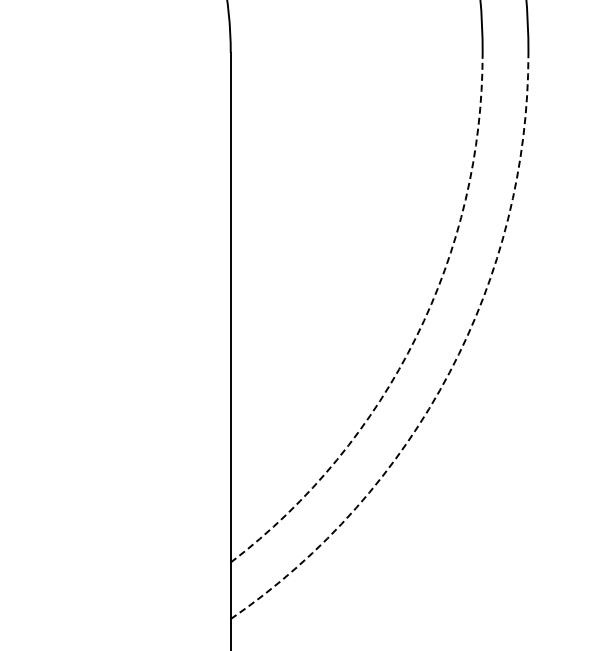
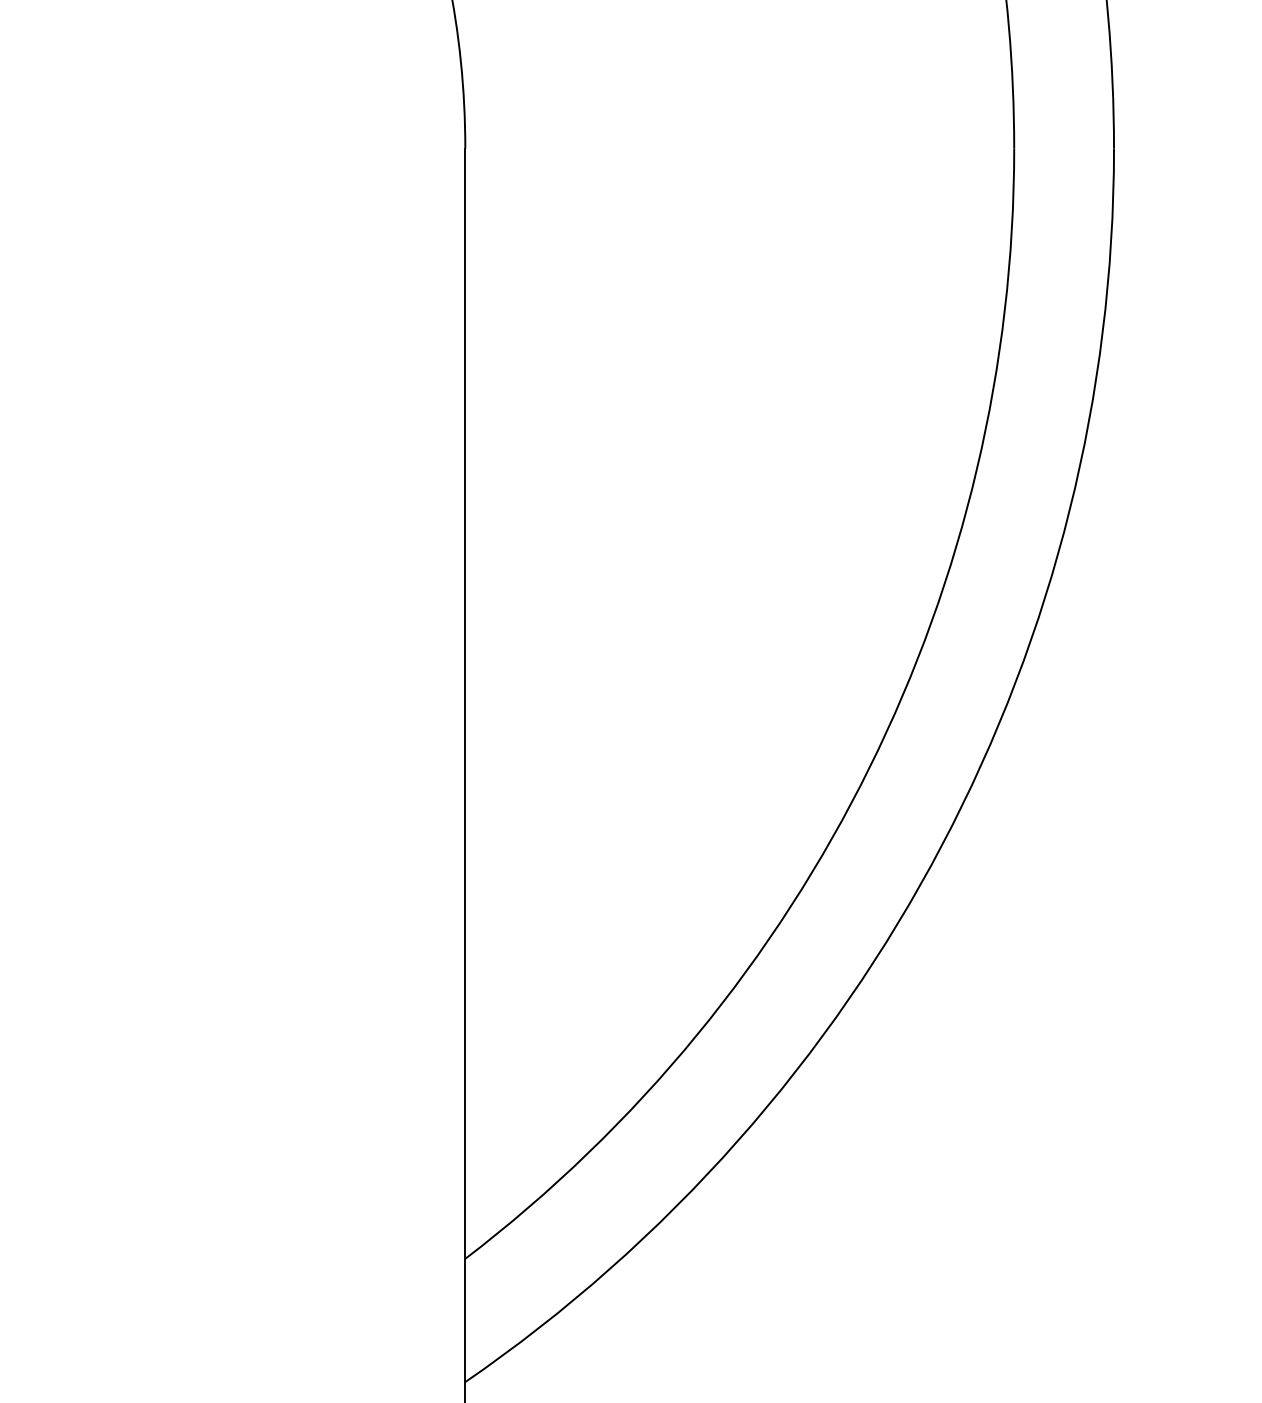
arc: (416, 337) -> (870, 768), dashed -> solid
arc: (449, 372) -> (941, 844), dashed -> solid

